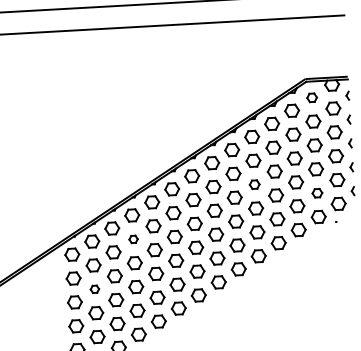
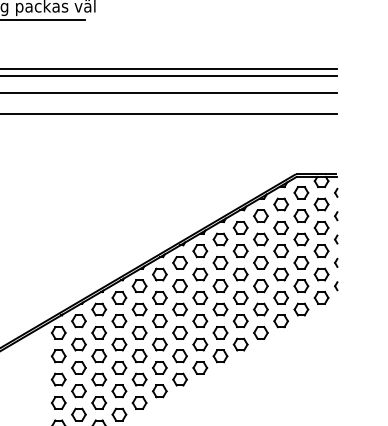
part: (312, 97) -> (301, 192), size x1.43
part: (254, 184) -> (240, 274), size x1.43
part: (317, 193) -> (301, 286), size x1.43
part: (133, 239) -> (119, 321), size x1.67
part: (94, 288) -> (78, 367), size x1.67

